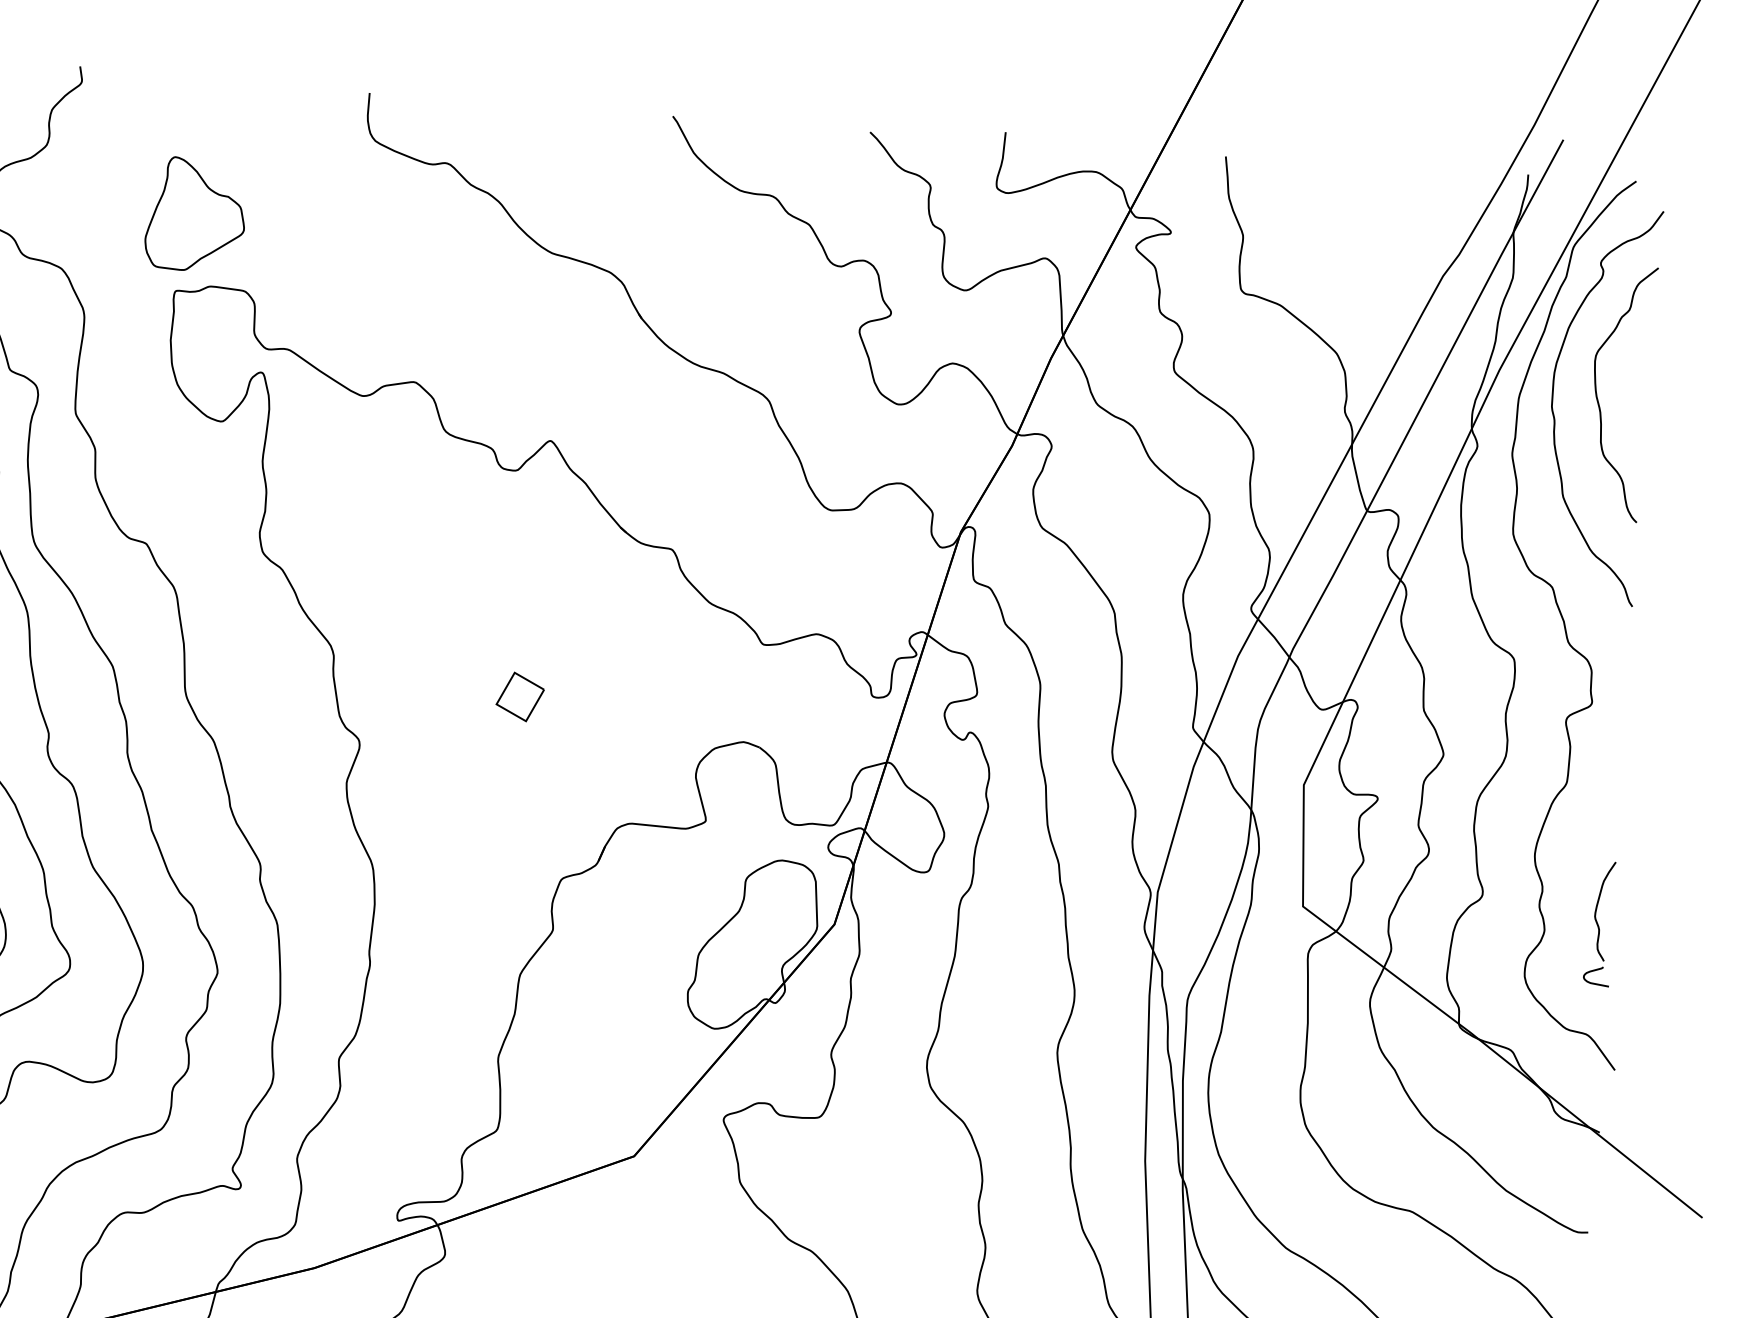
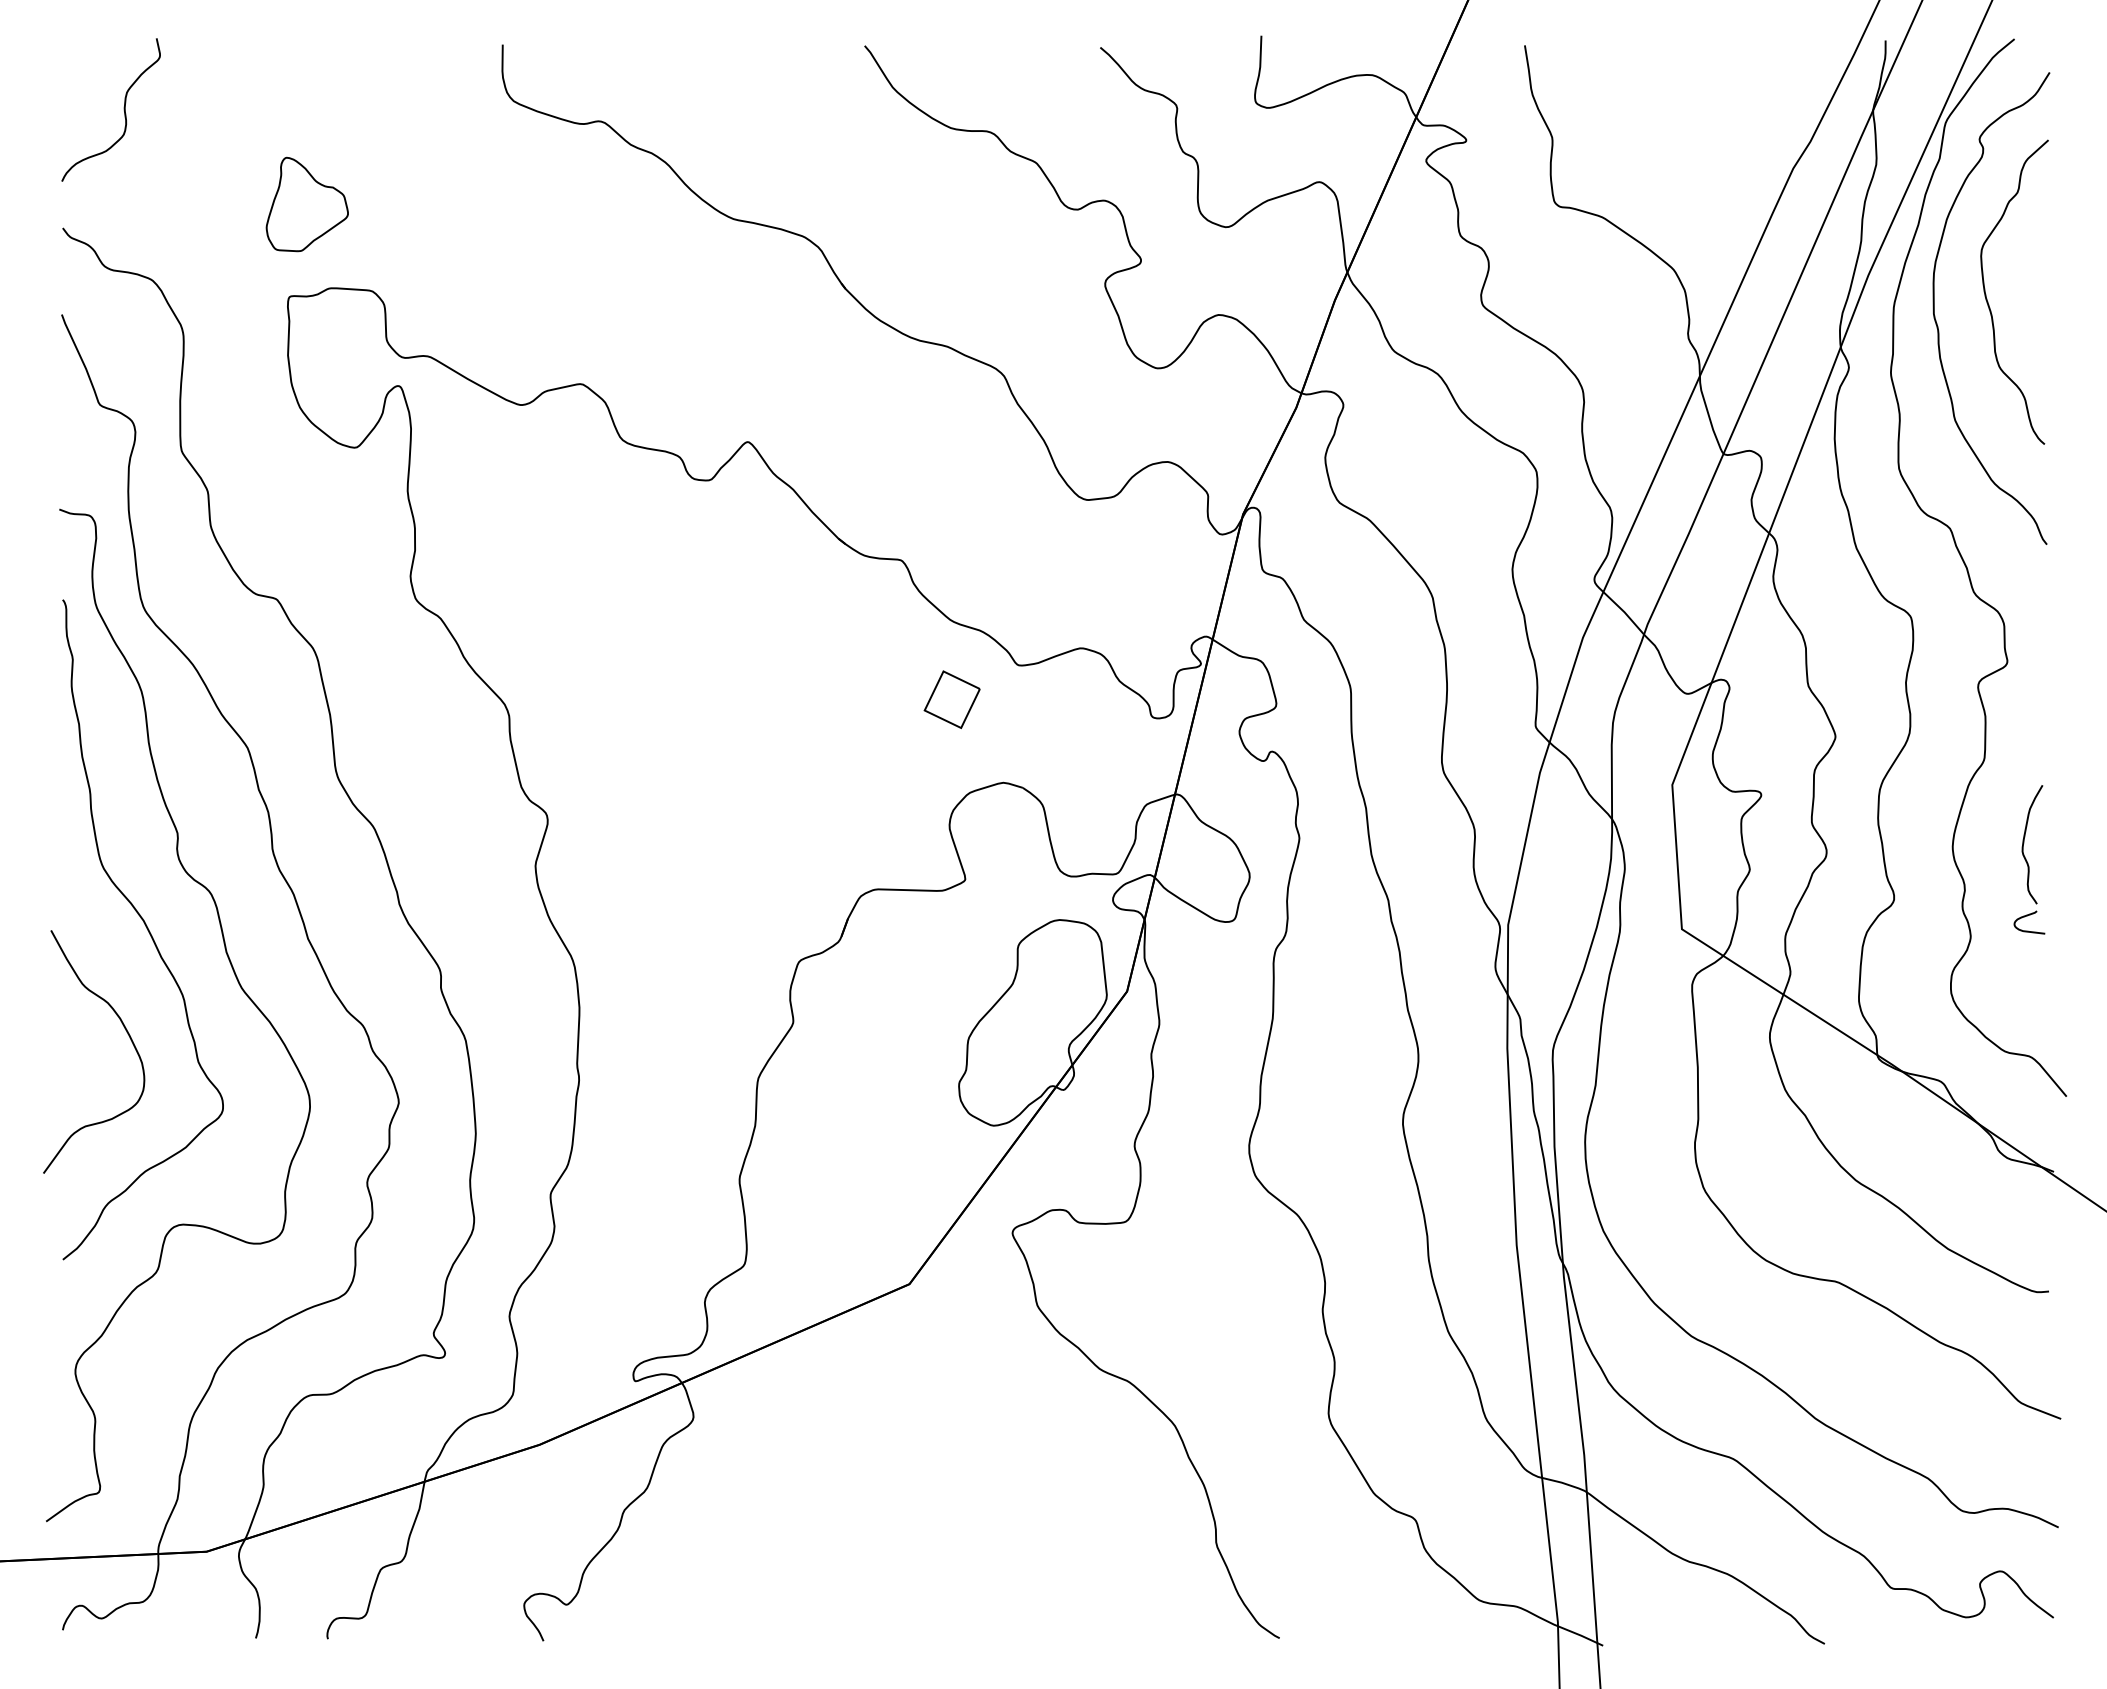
part: (196, 214) -> (307, 204), size x0.7
part: (519, 696) -> (951, 699), moved
part: (1600, 923) -> (2029, 859), moved

